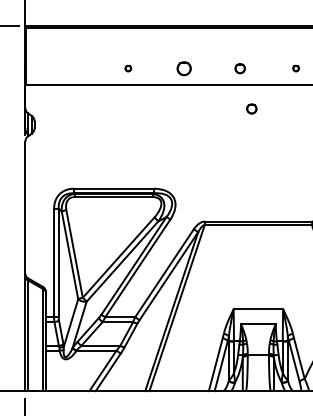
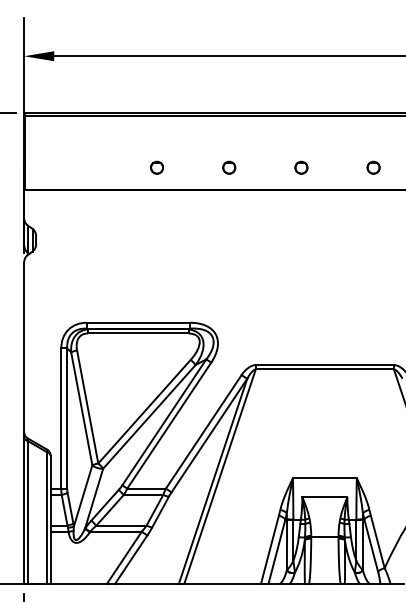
circle: (127, 68) -> (156, 167), size x1.67
circle: (184, 68) -> (229, 167), size x0.71
circle: (296, 68) -> (373, 167), size x1.67
circle: (251, 108) -> (316, 219), removed

